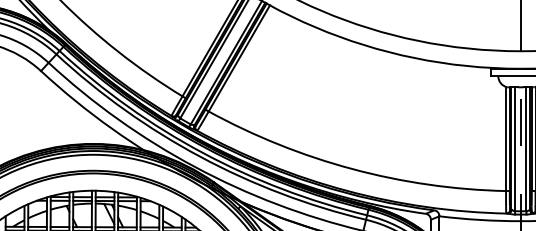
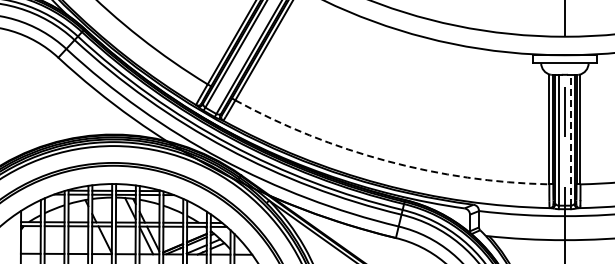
line: (526, 148) -> (570, 139), solid -> dashed
arc: (352, 169) -> (387, 161), solid -> dashed

